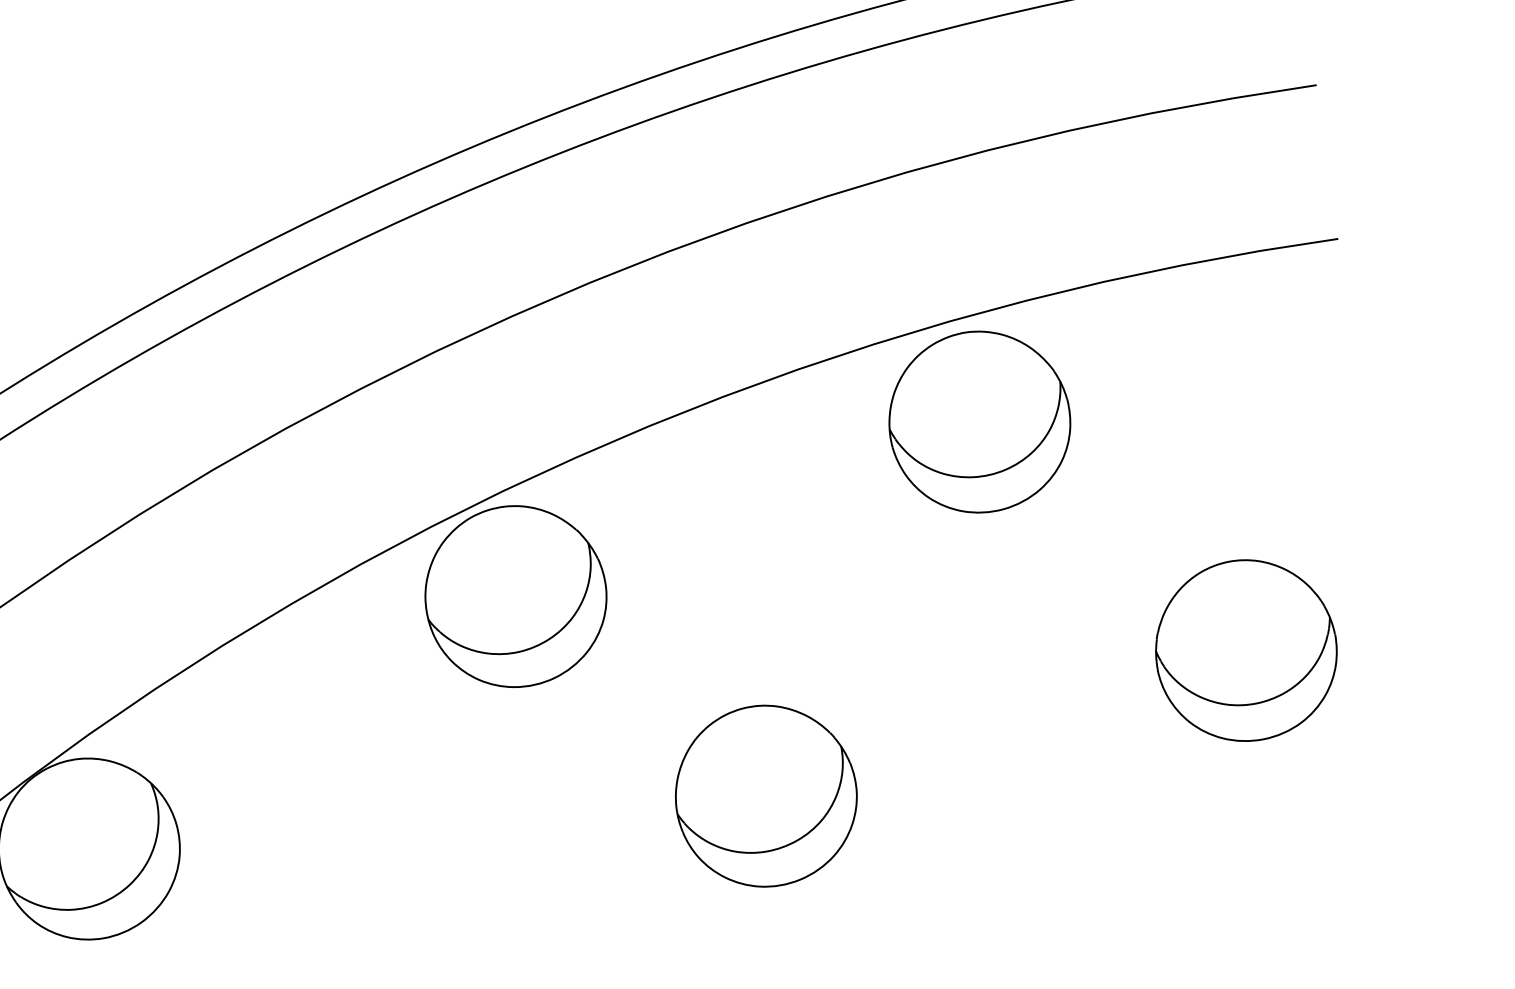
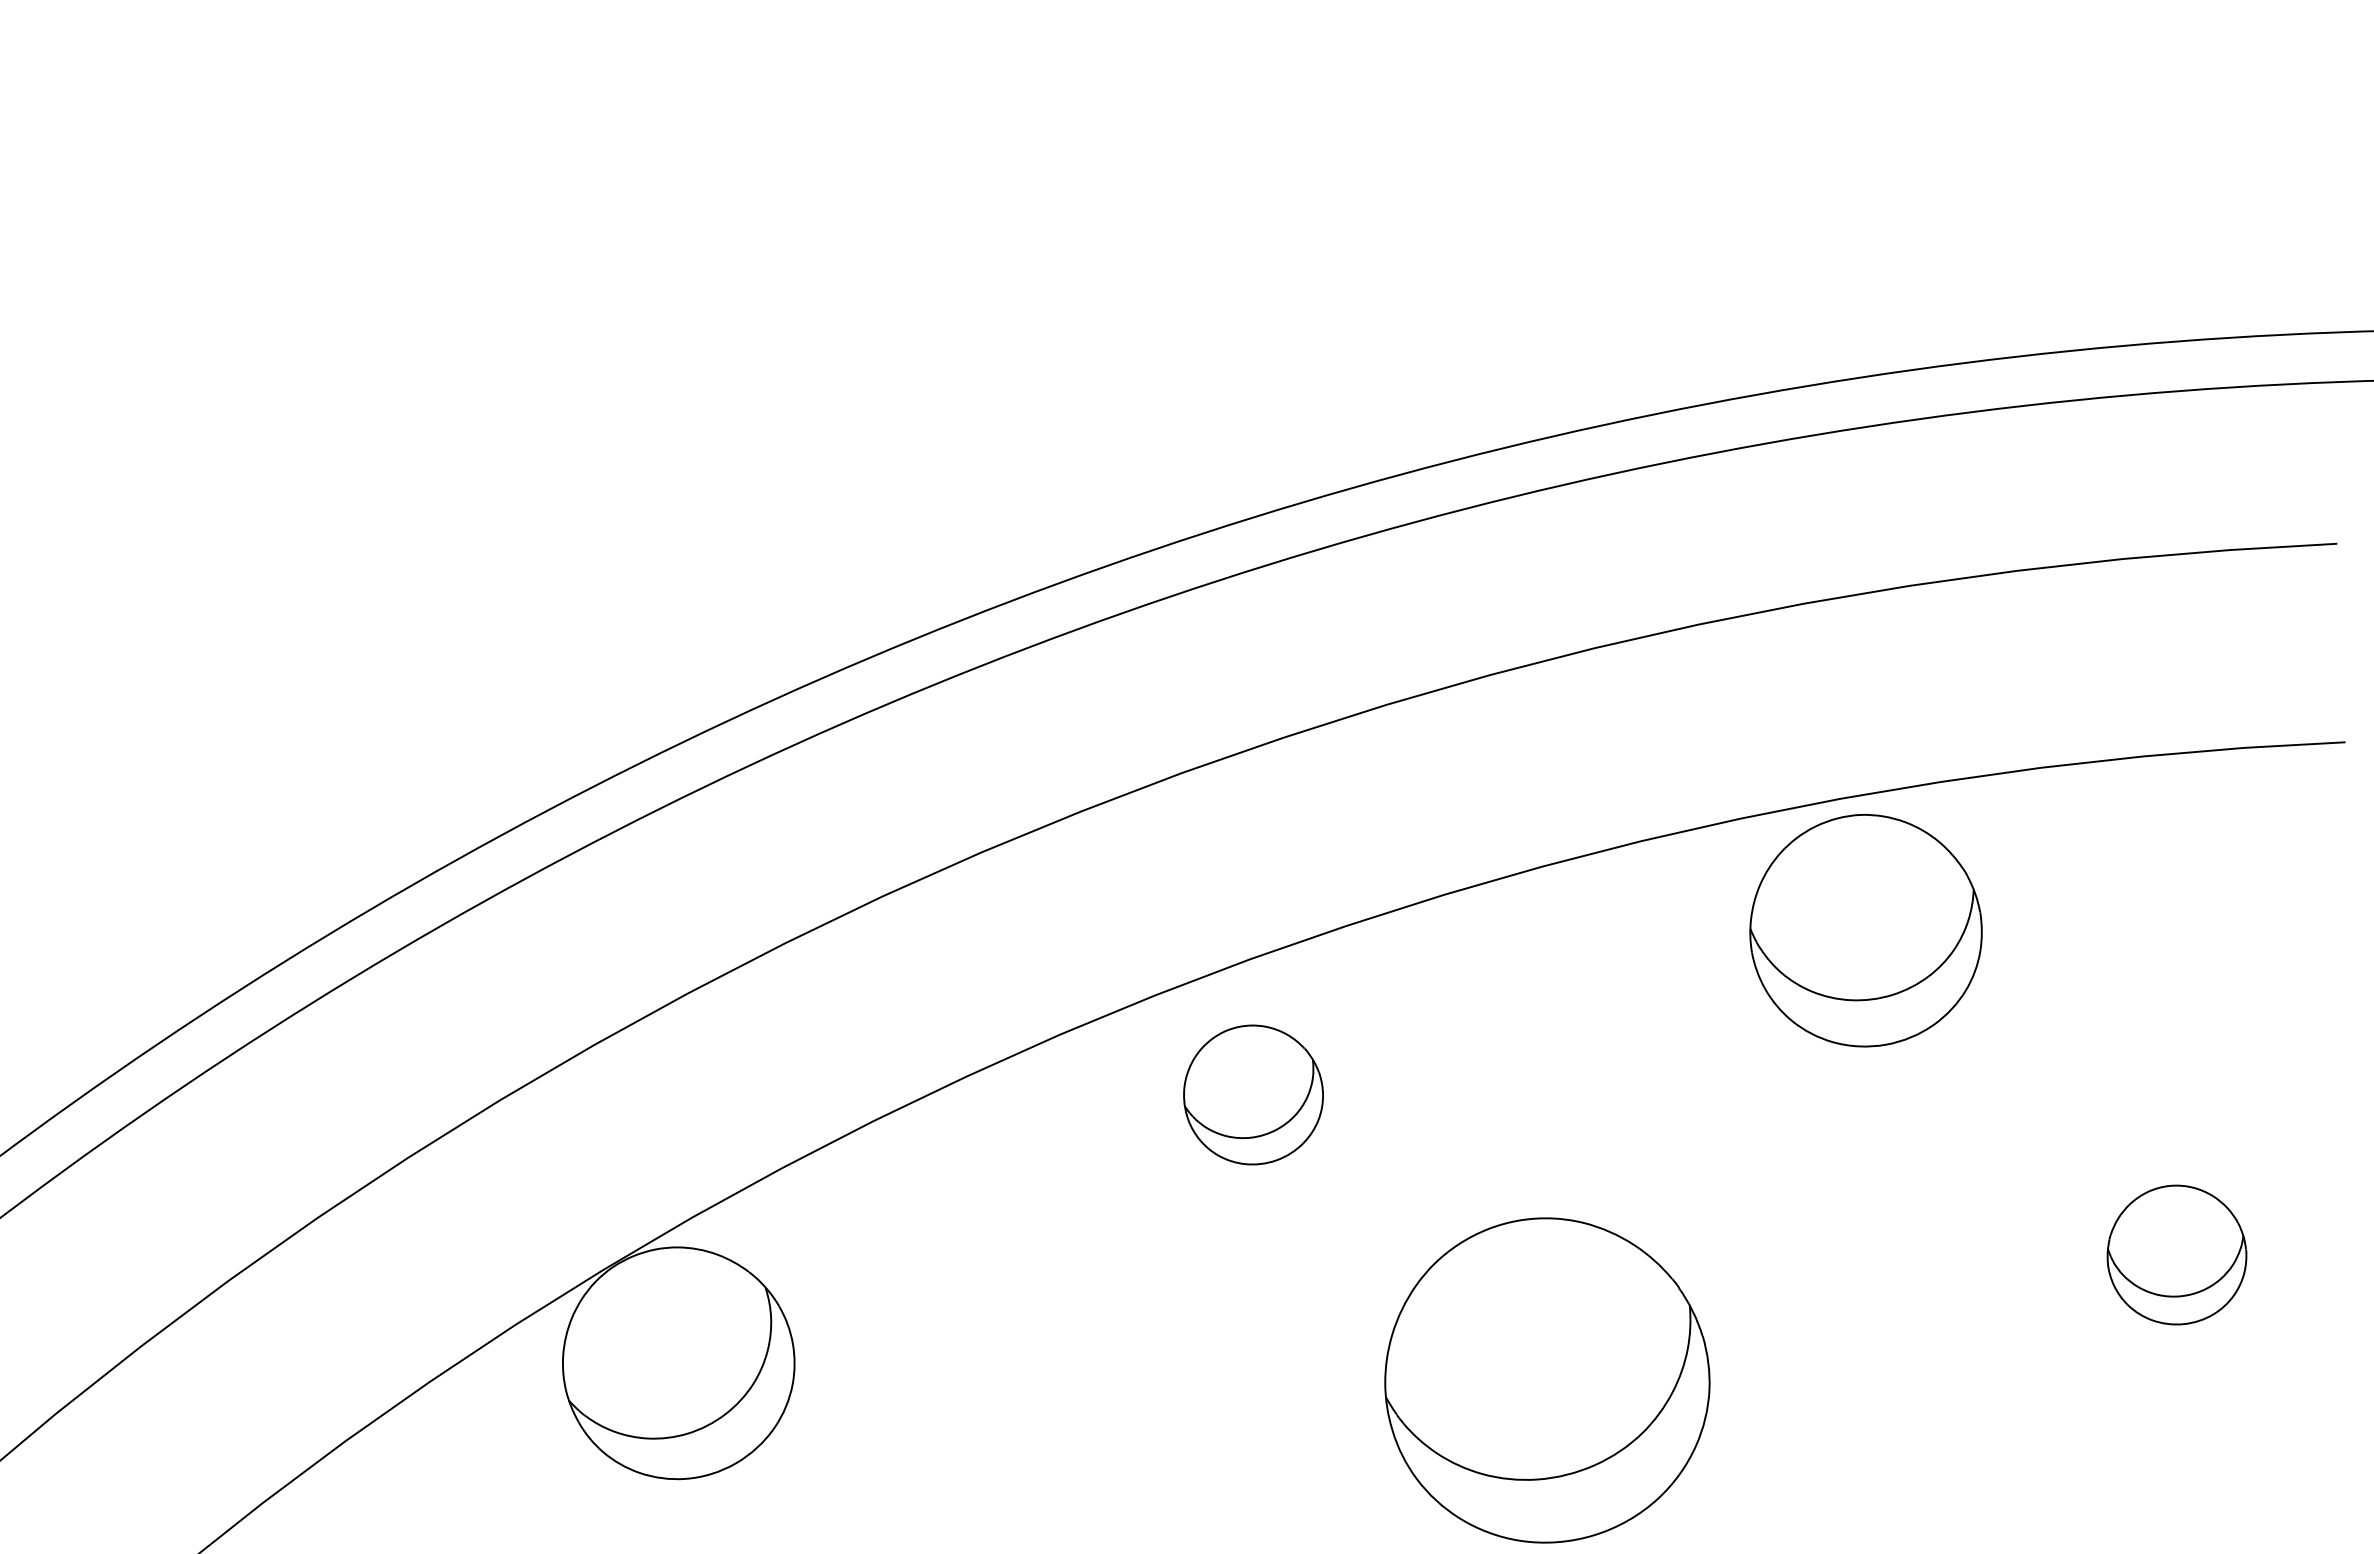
part: (515, 596) -> (1253, 1094), size x0.6
part: (1245, 650) -> (2176, 1254), size x0.6
part: (766, 796) -> (1547, 1380), size x1.4

